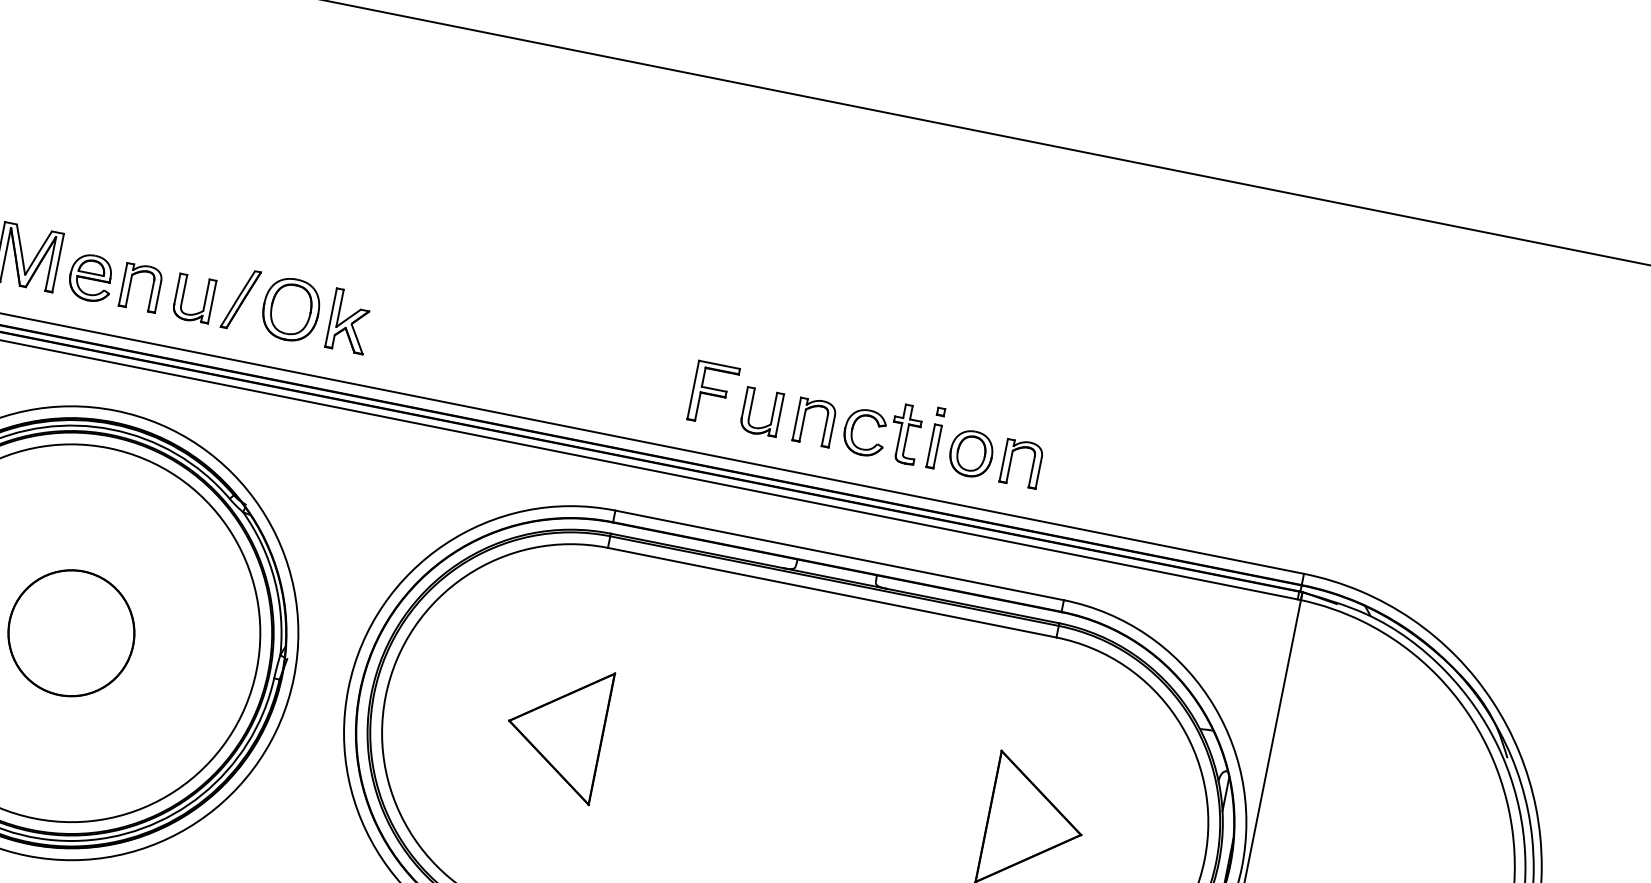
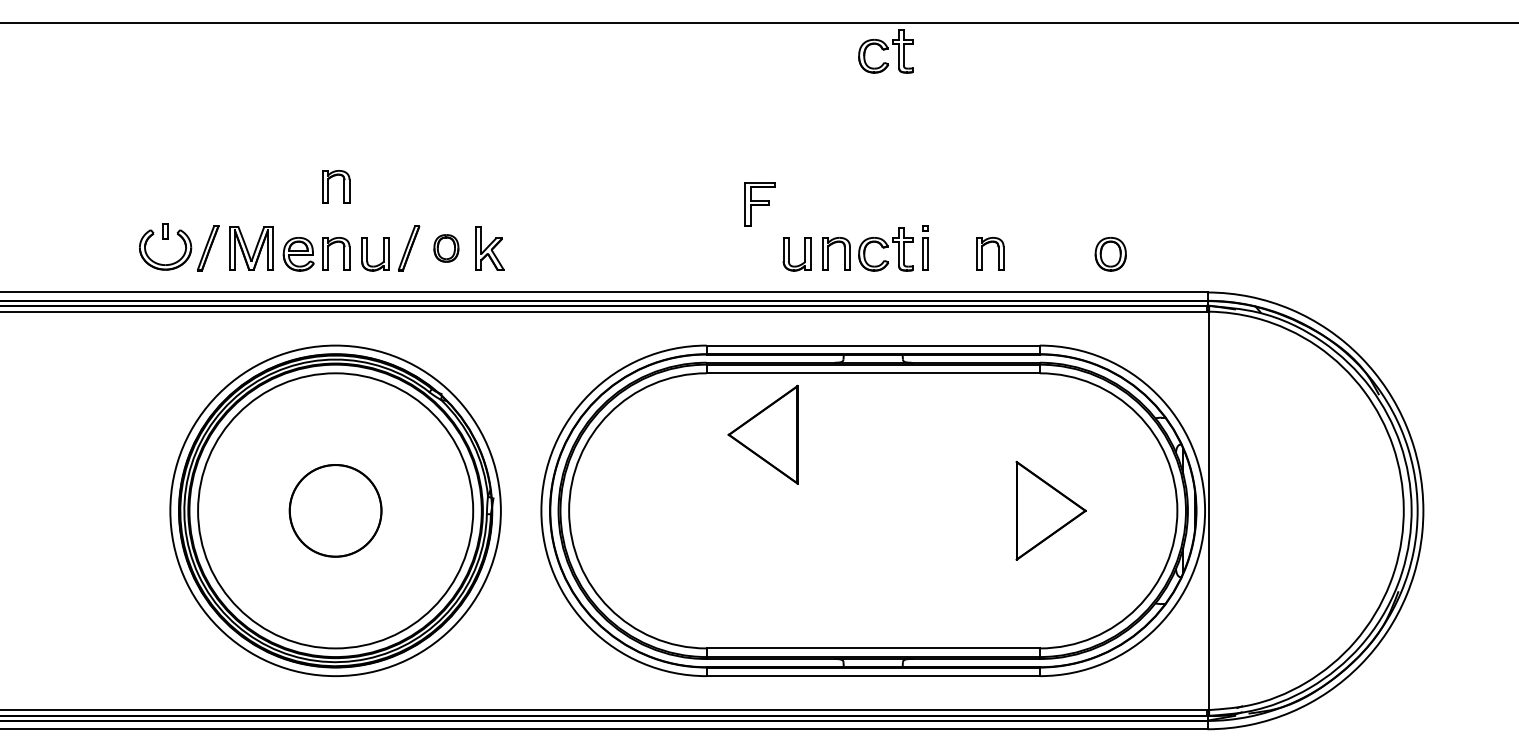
part: (935, 162) -> (885, 51), added
part: (169, 198) -> (343, 186), added
part: (291, 309) -> (446, 248), size x0.6
part: (712, 394) -> (759, 204), moved
part: (970, 454) -> (1110, 254), moved
part: (554, 729) -> (762, 434), moved

